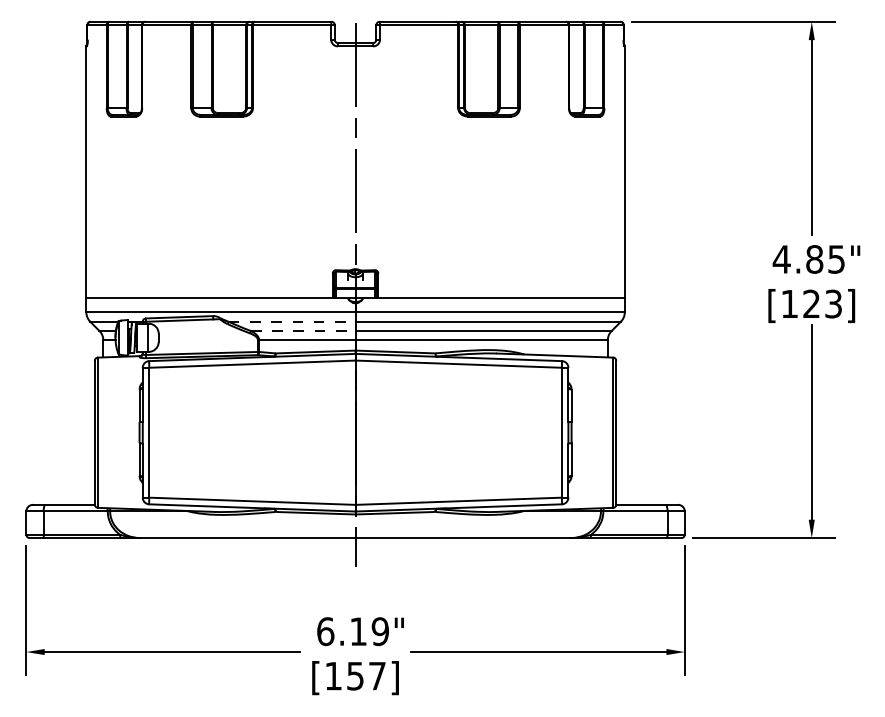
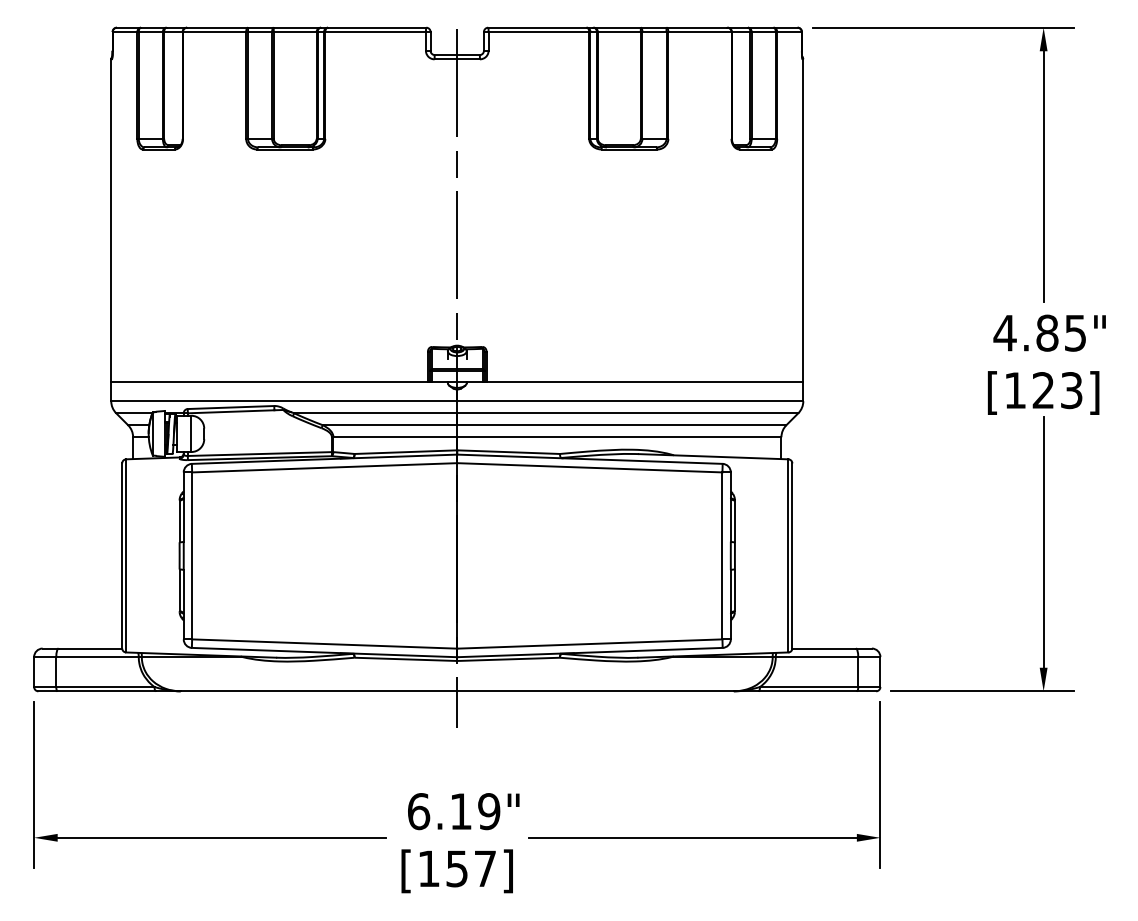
line: (291, 321) -> (375, 413), dashed -> solid
line: (303, 331) -> (390, 425), dashed -> solid

